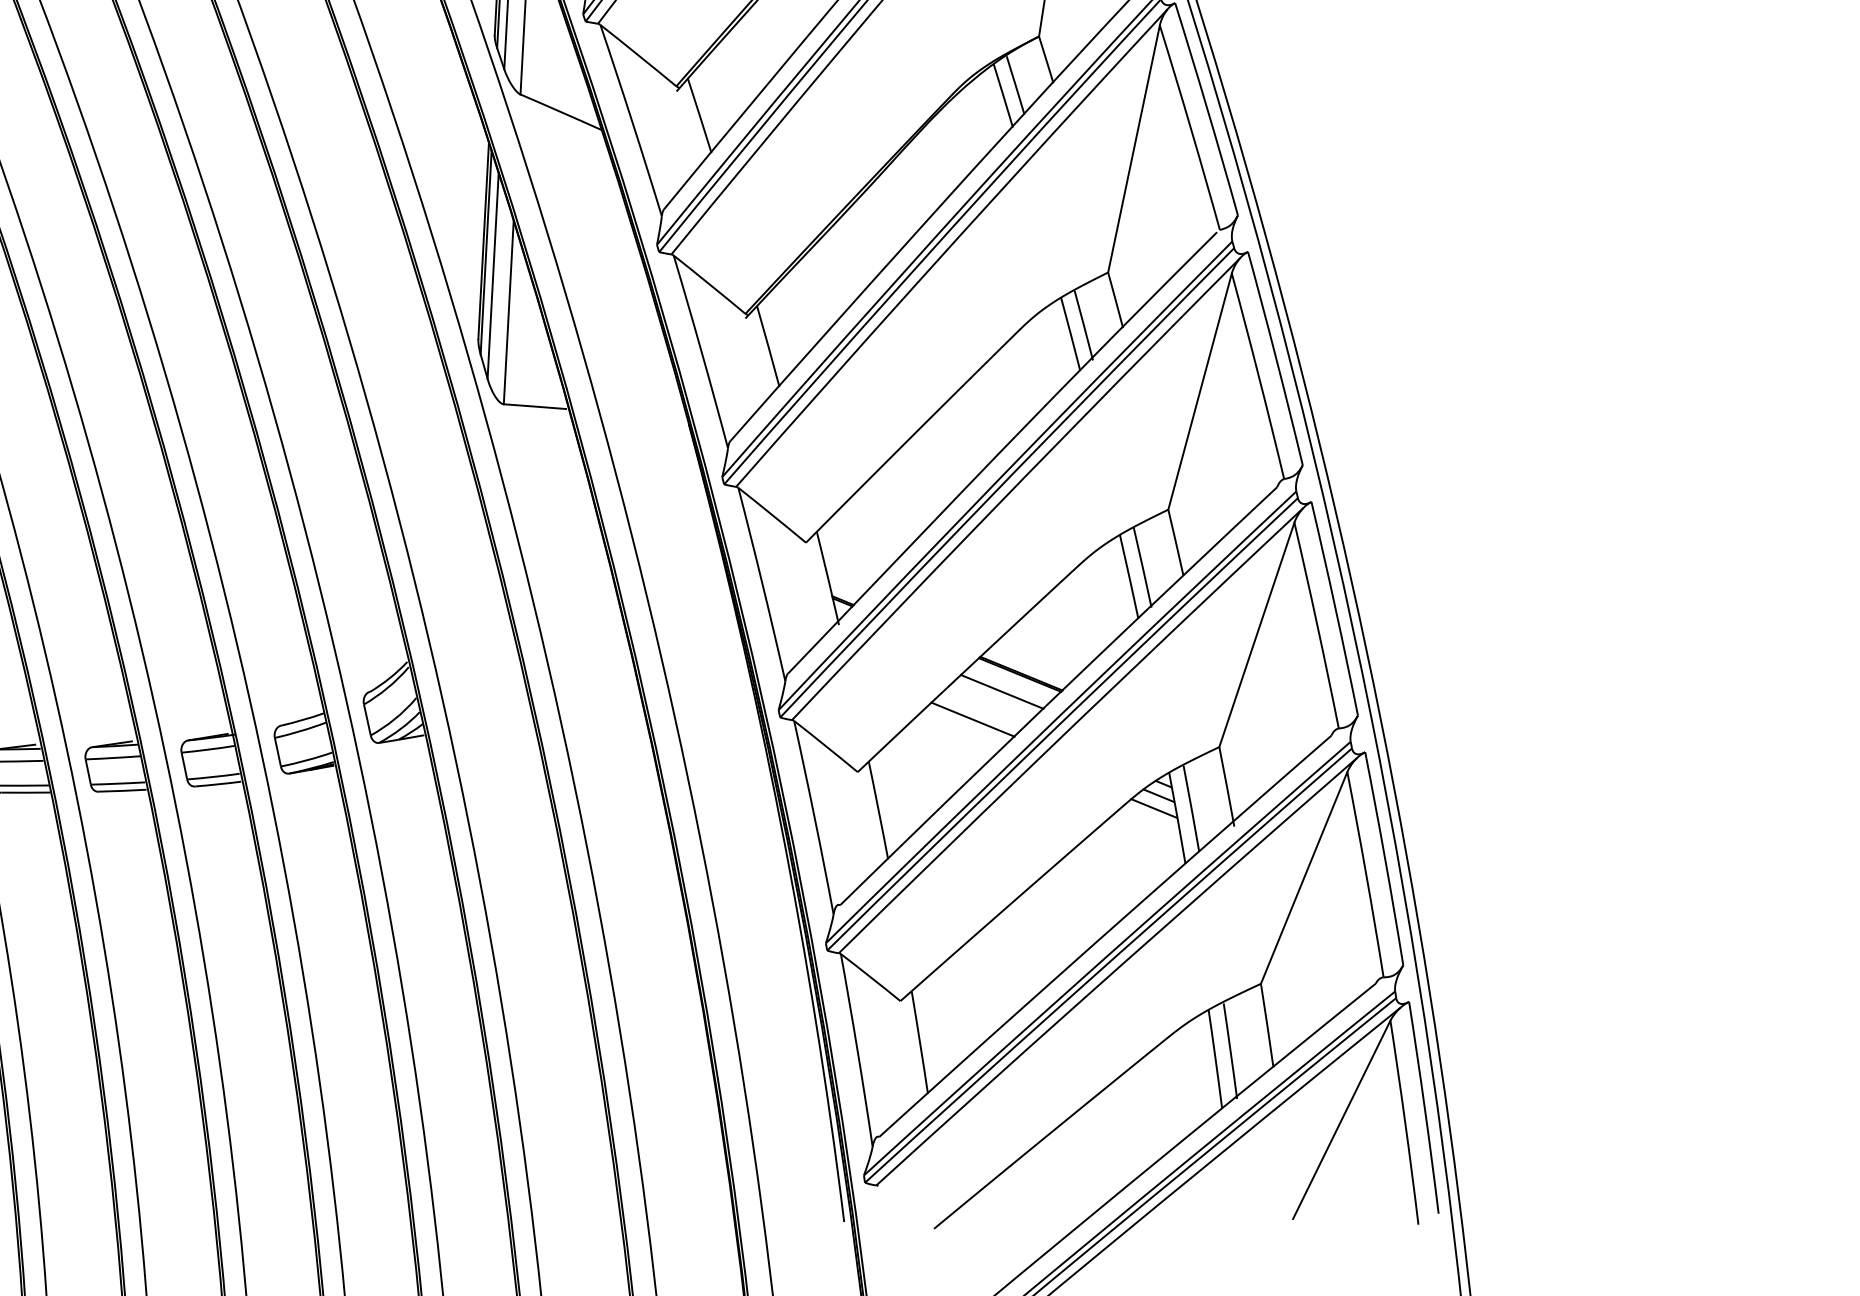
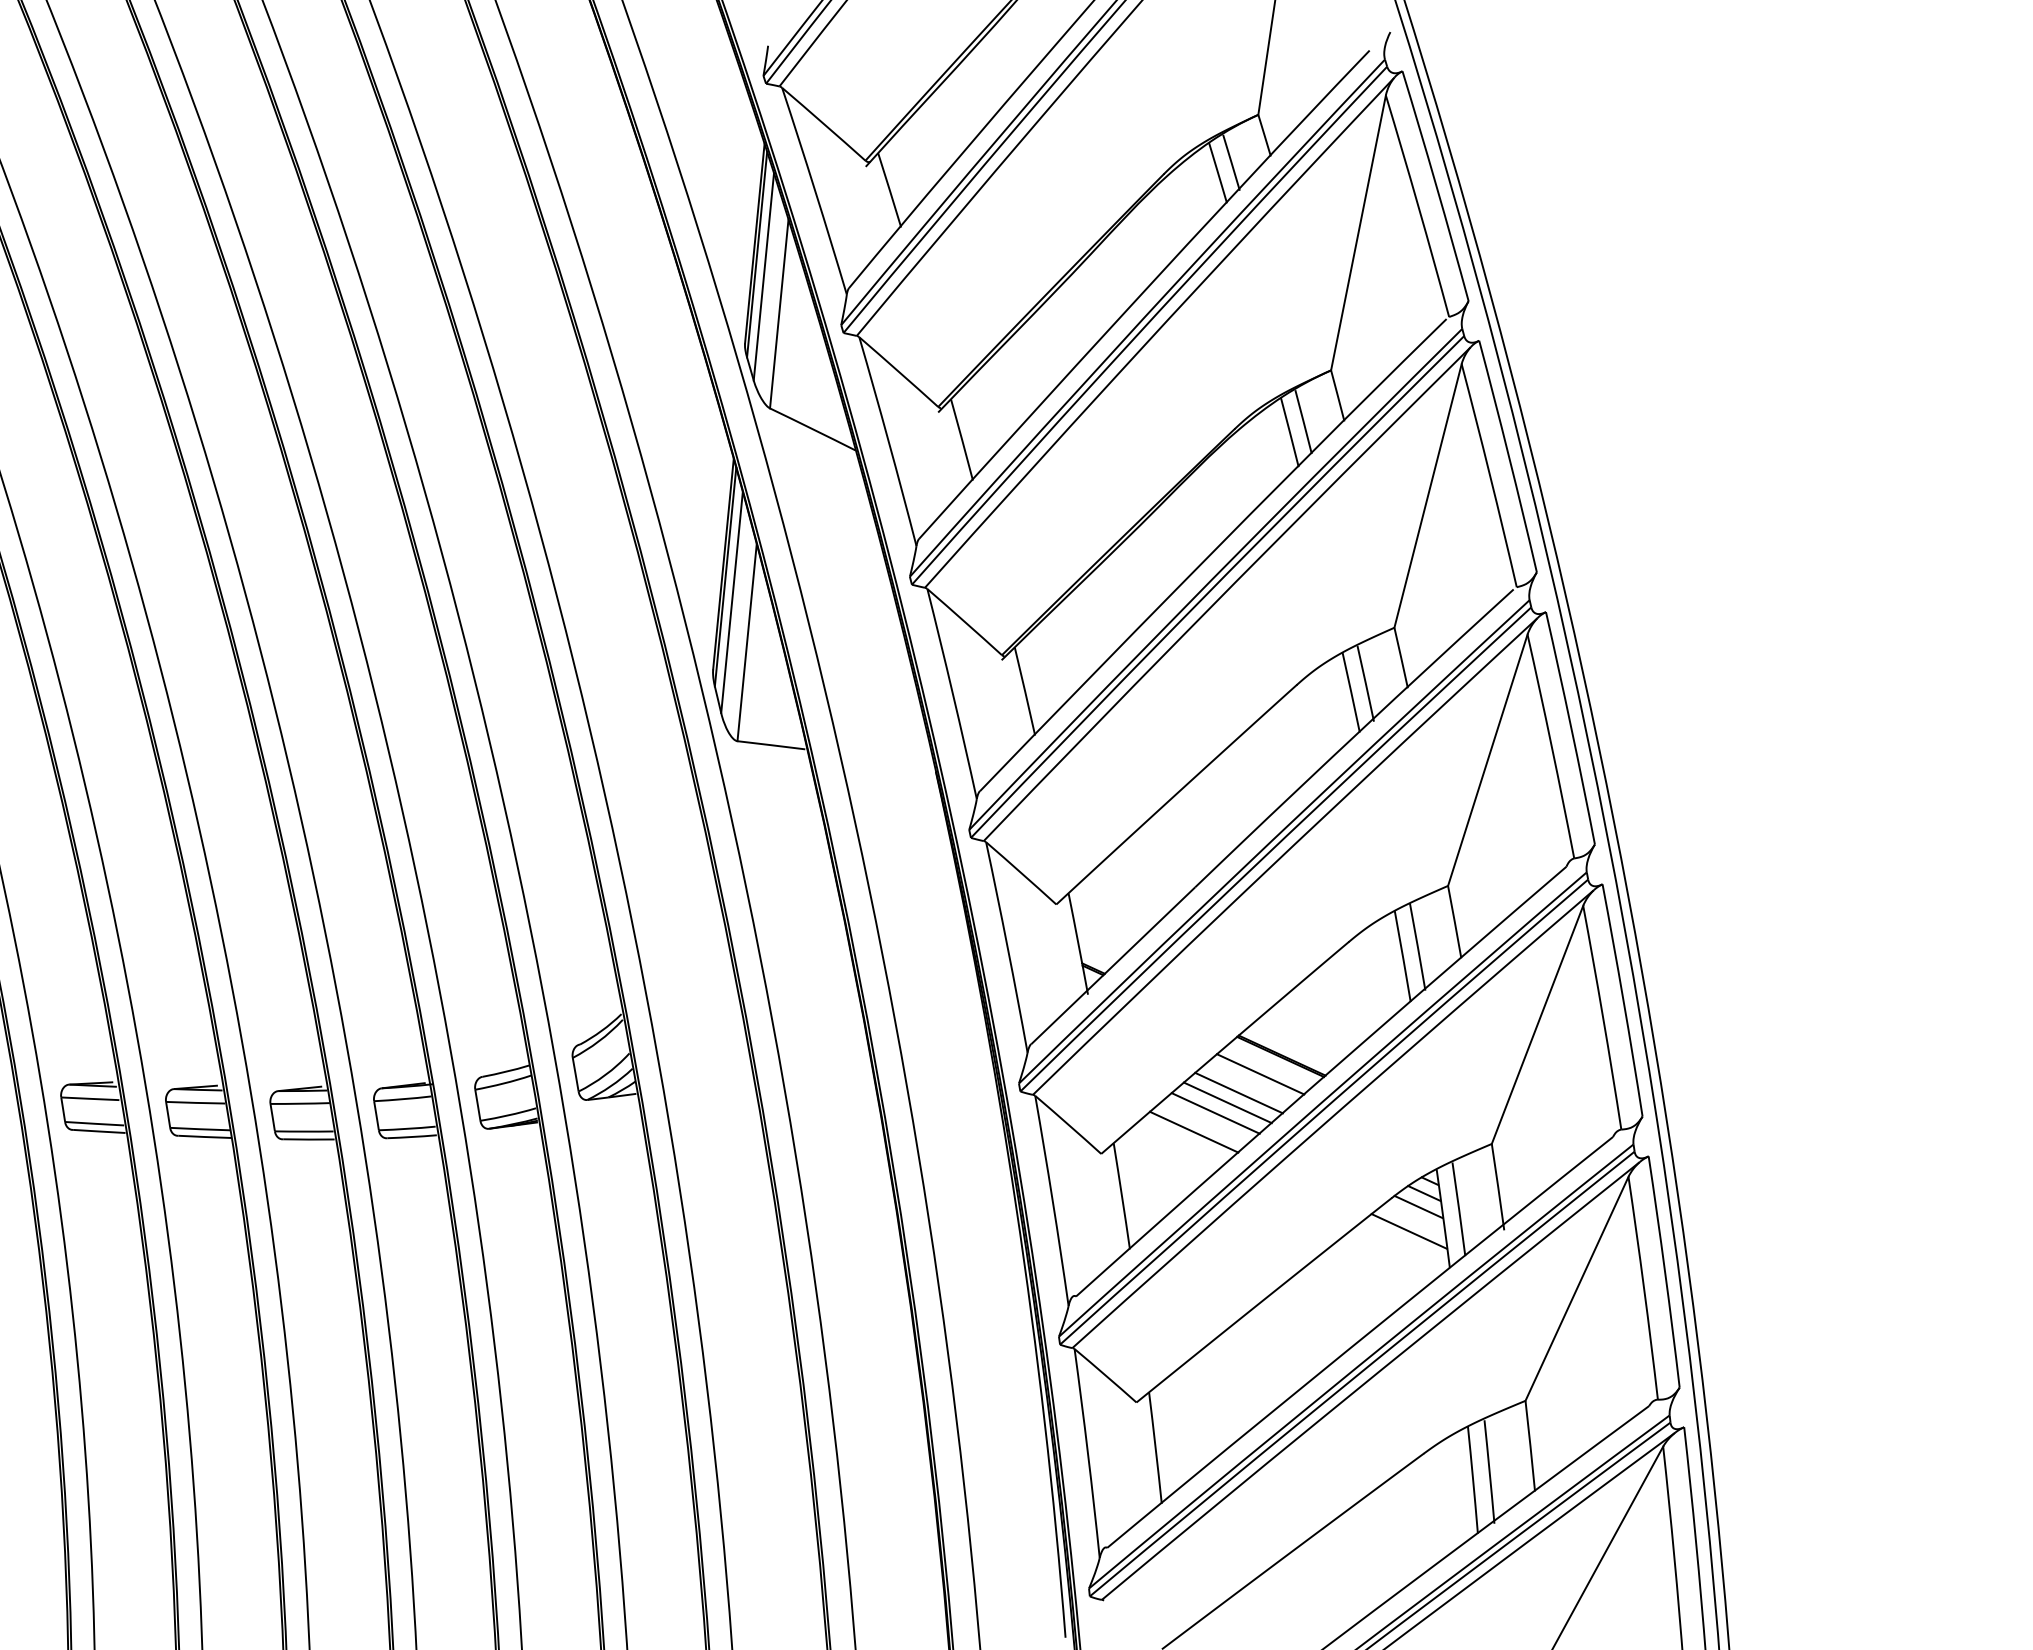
line: (982, 709) -> (1238, 1092), added
line: (961, 730) -> (1215, 1113), added
line: (942, 747) -> (1193, 1131), added
line: (1145, 831) -> (1408, 1231), added

